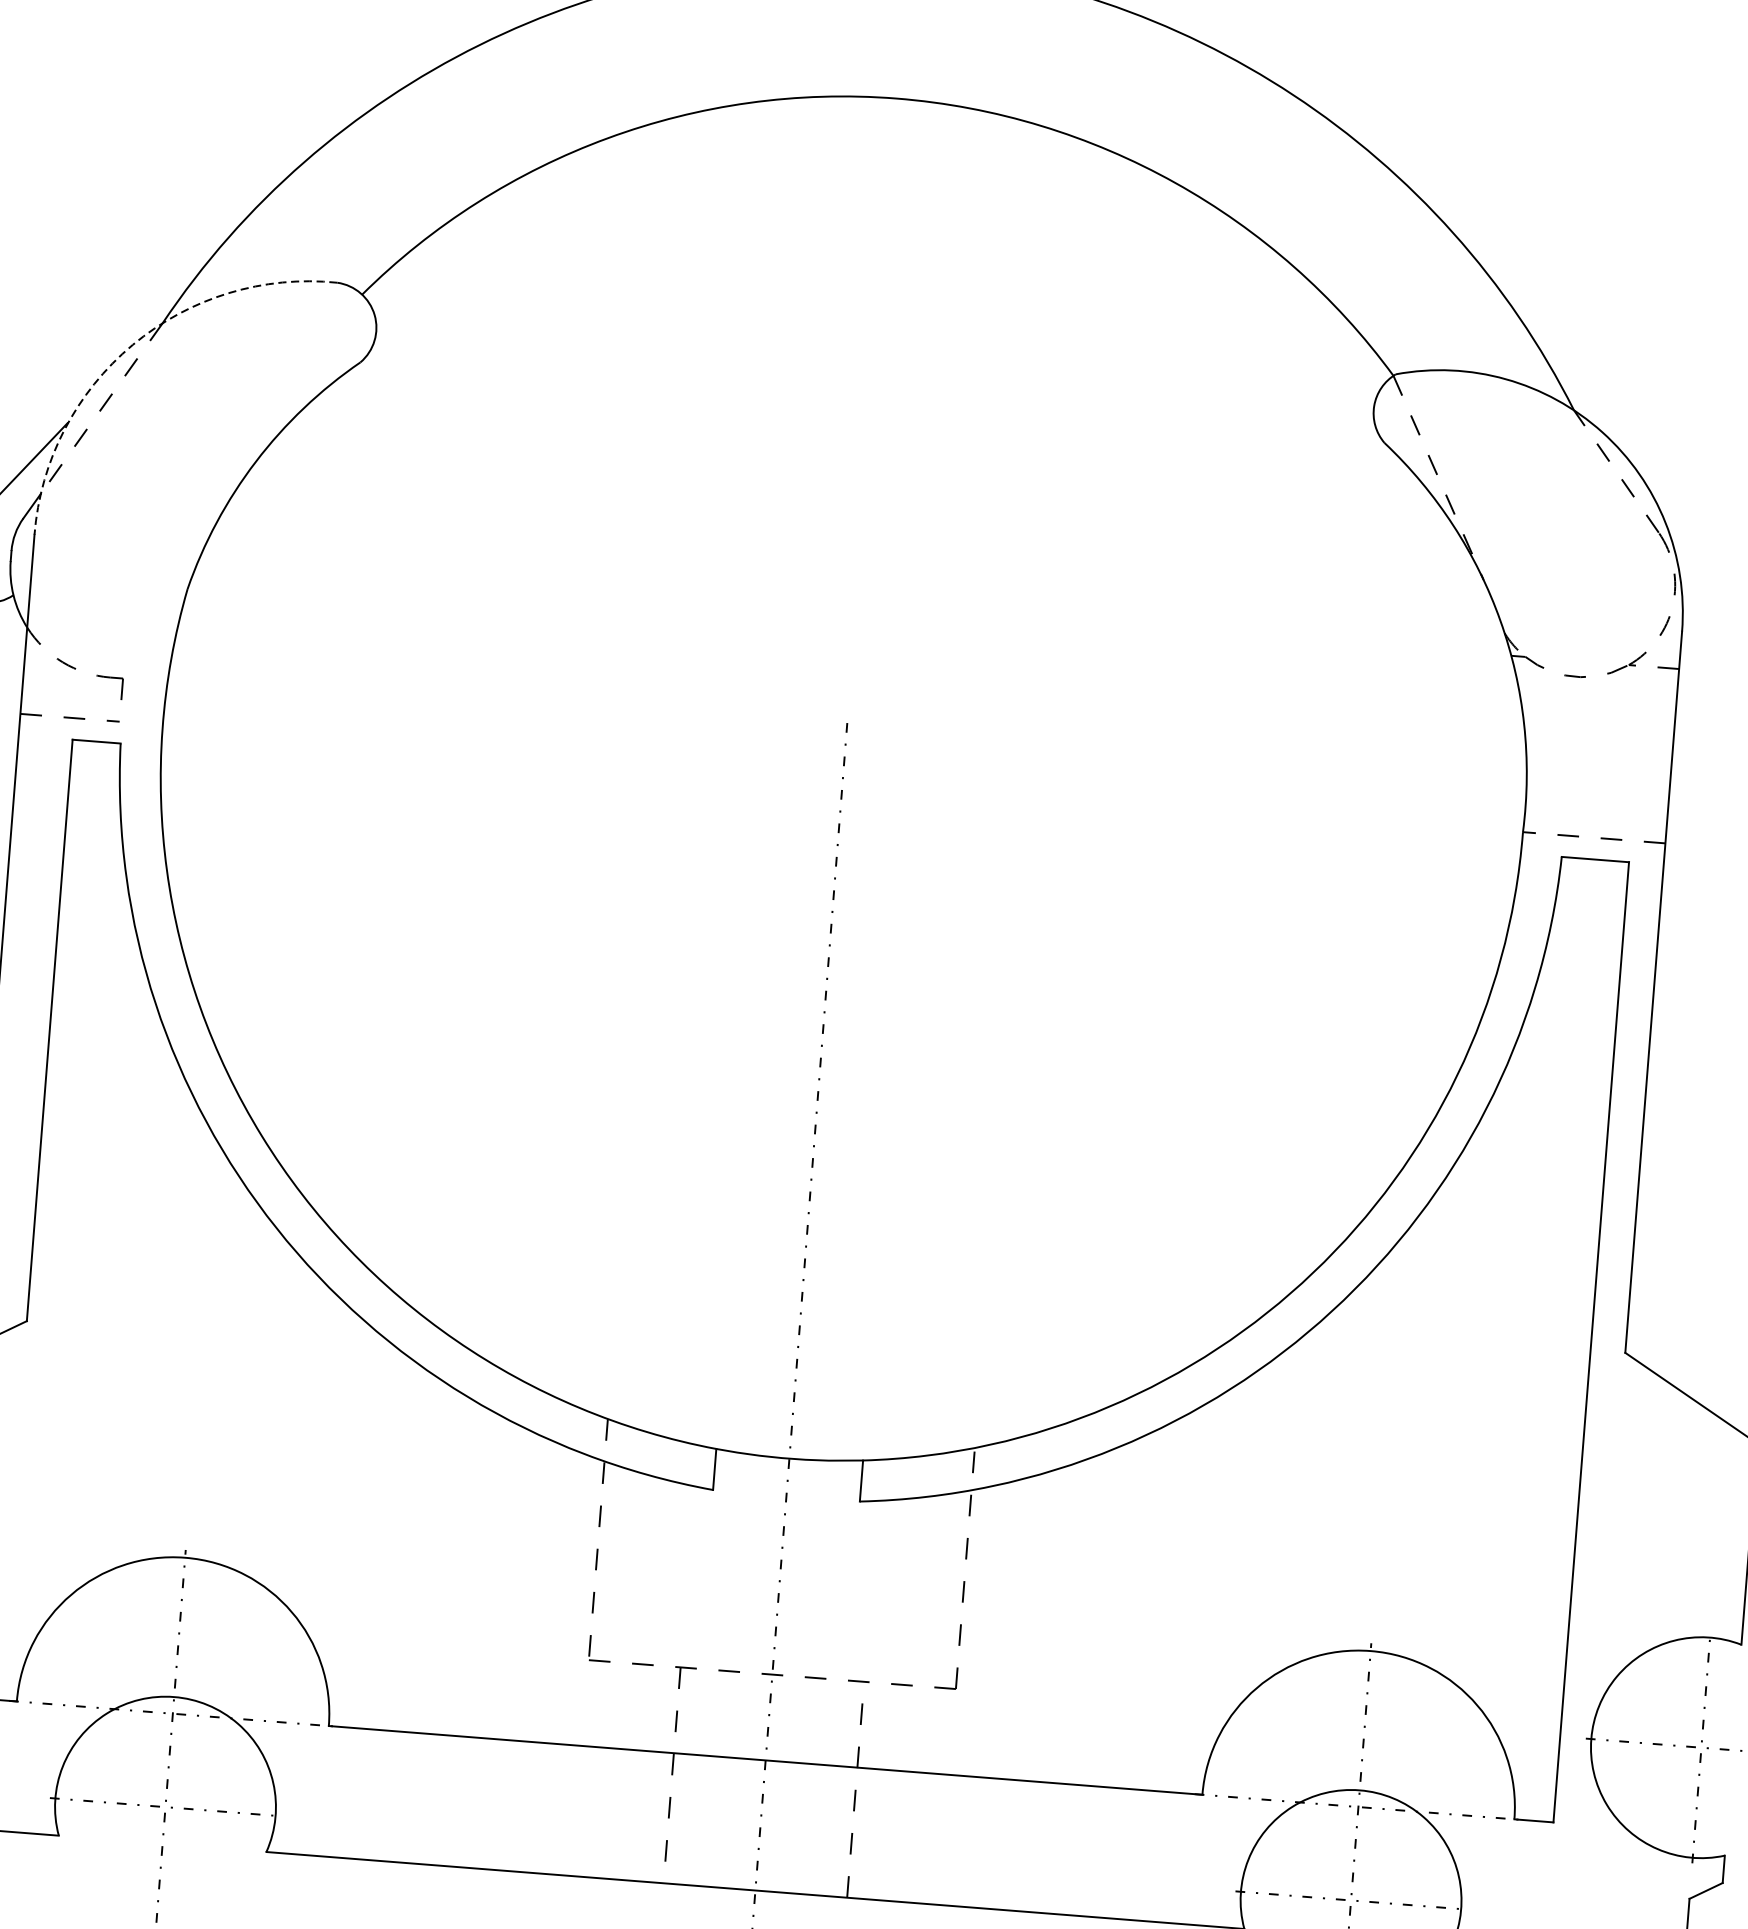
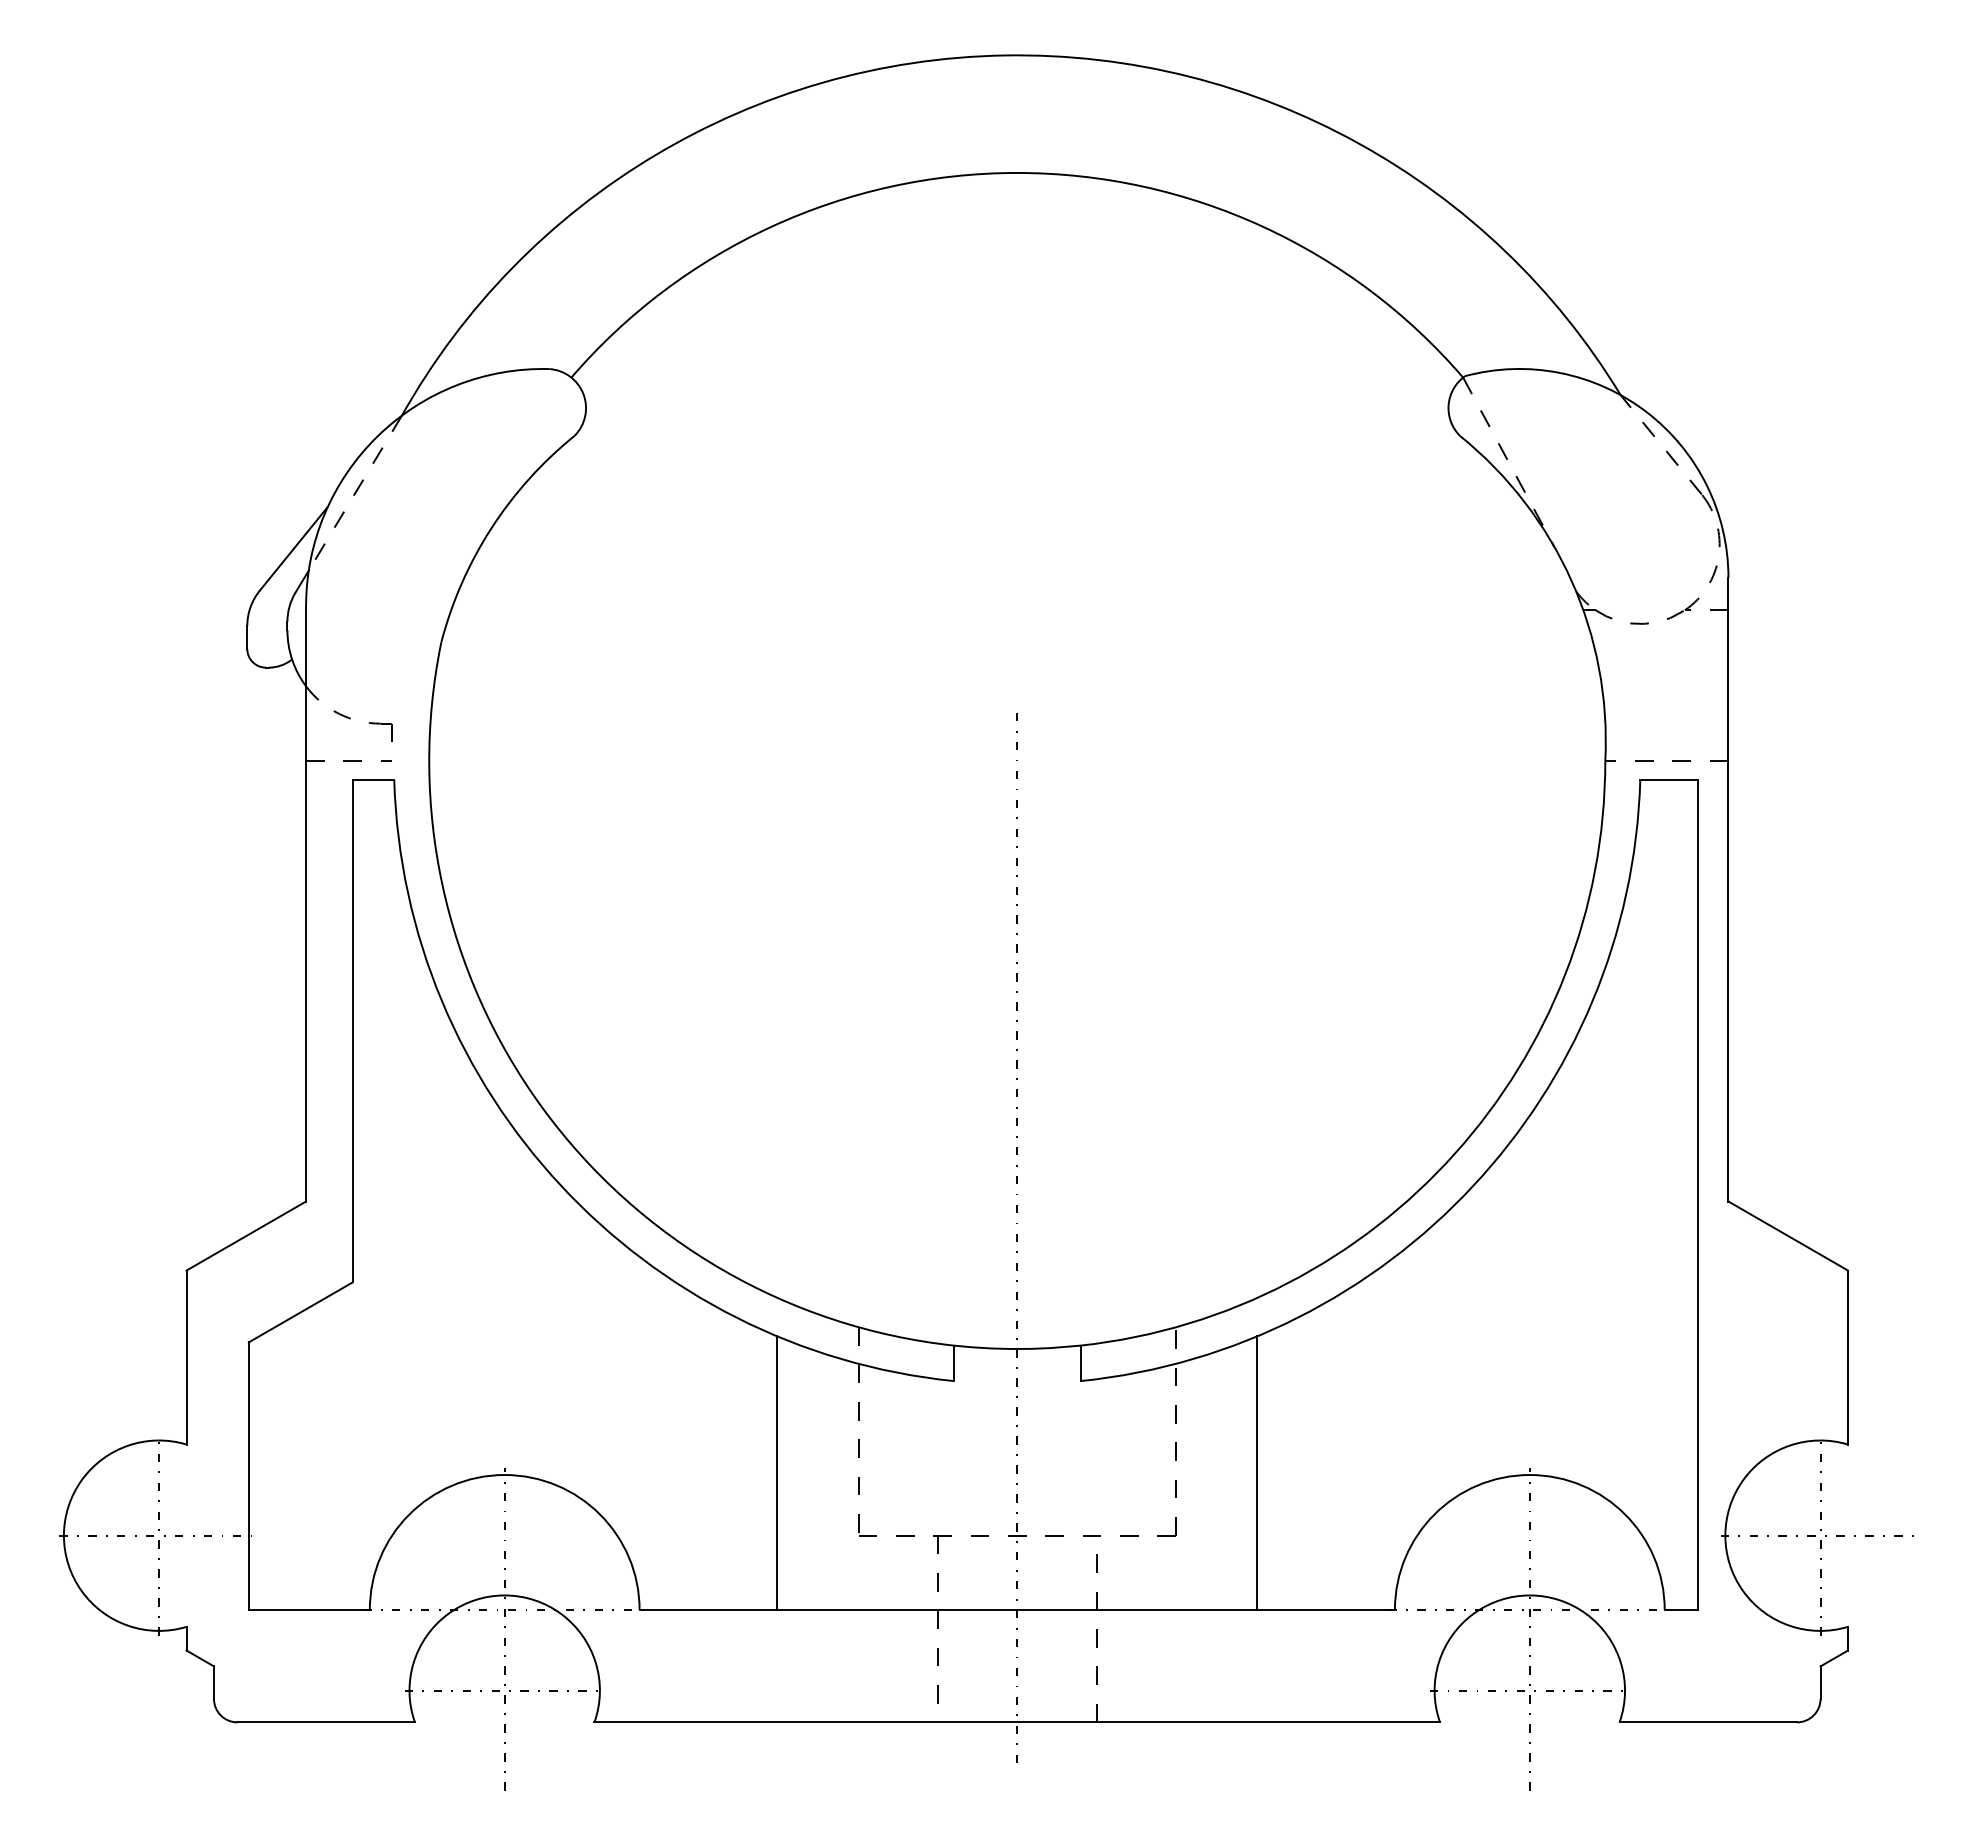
arc: (132, 345) -> (377, 436), dashed -> solid
line: (500, 1579) -> (777, 1472), added
line: (1055, 1623) -> (1257, 1472), added

